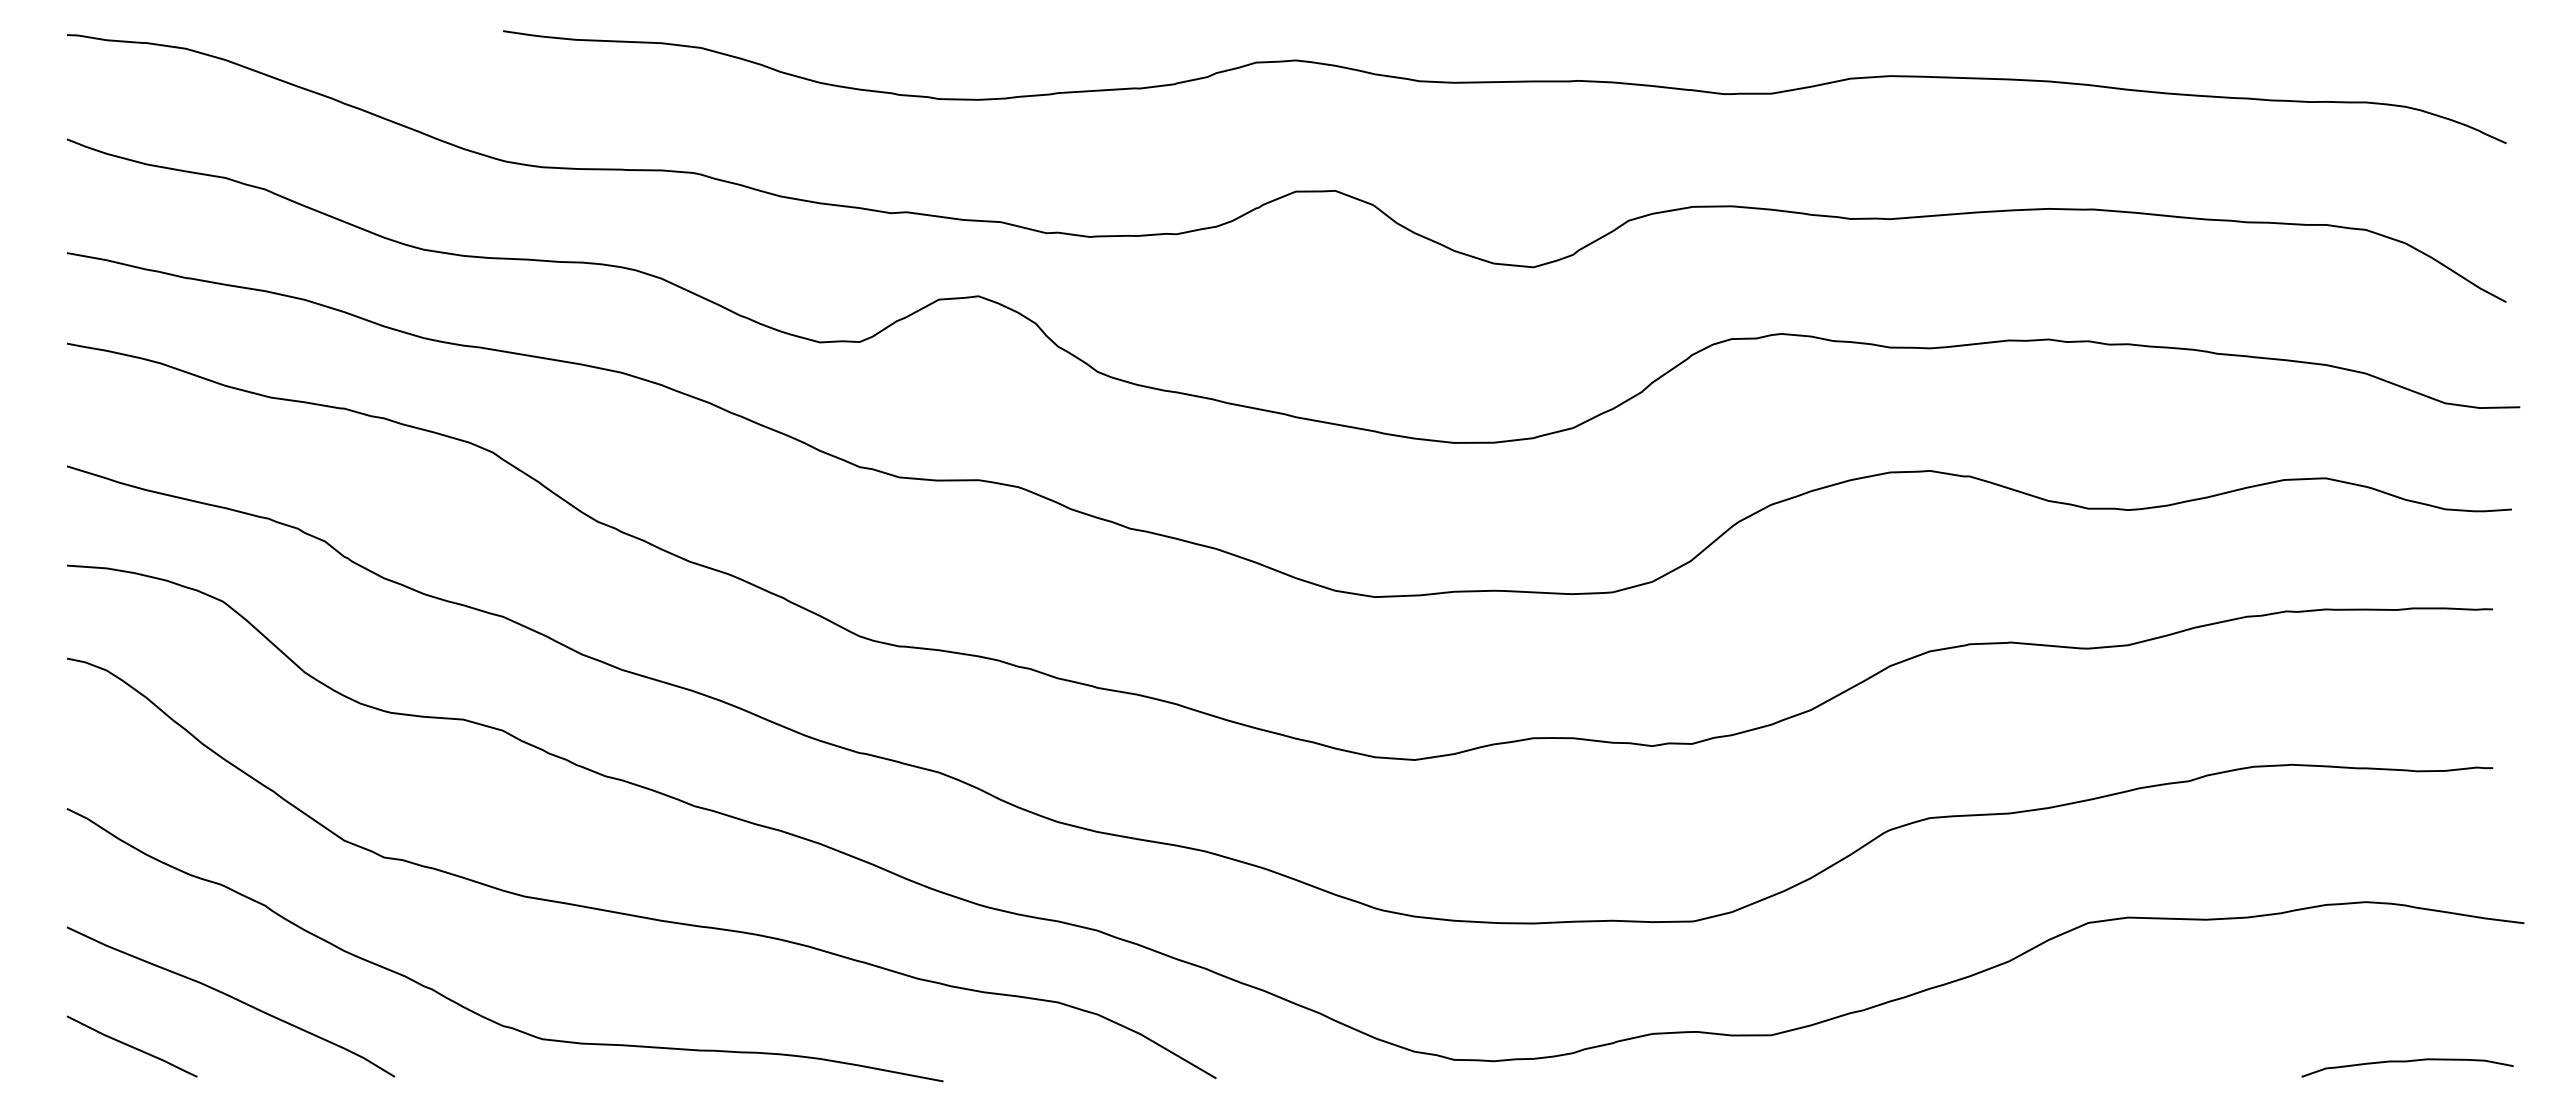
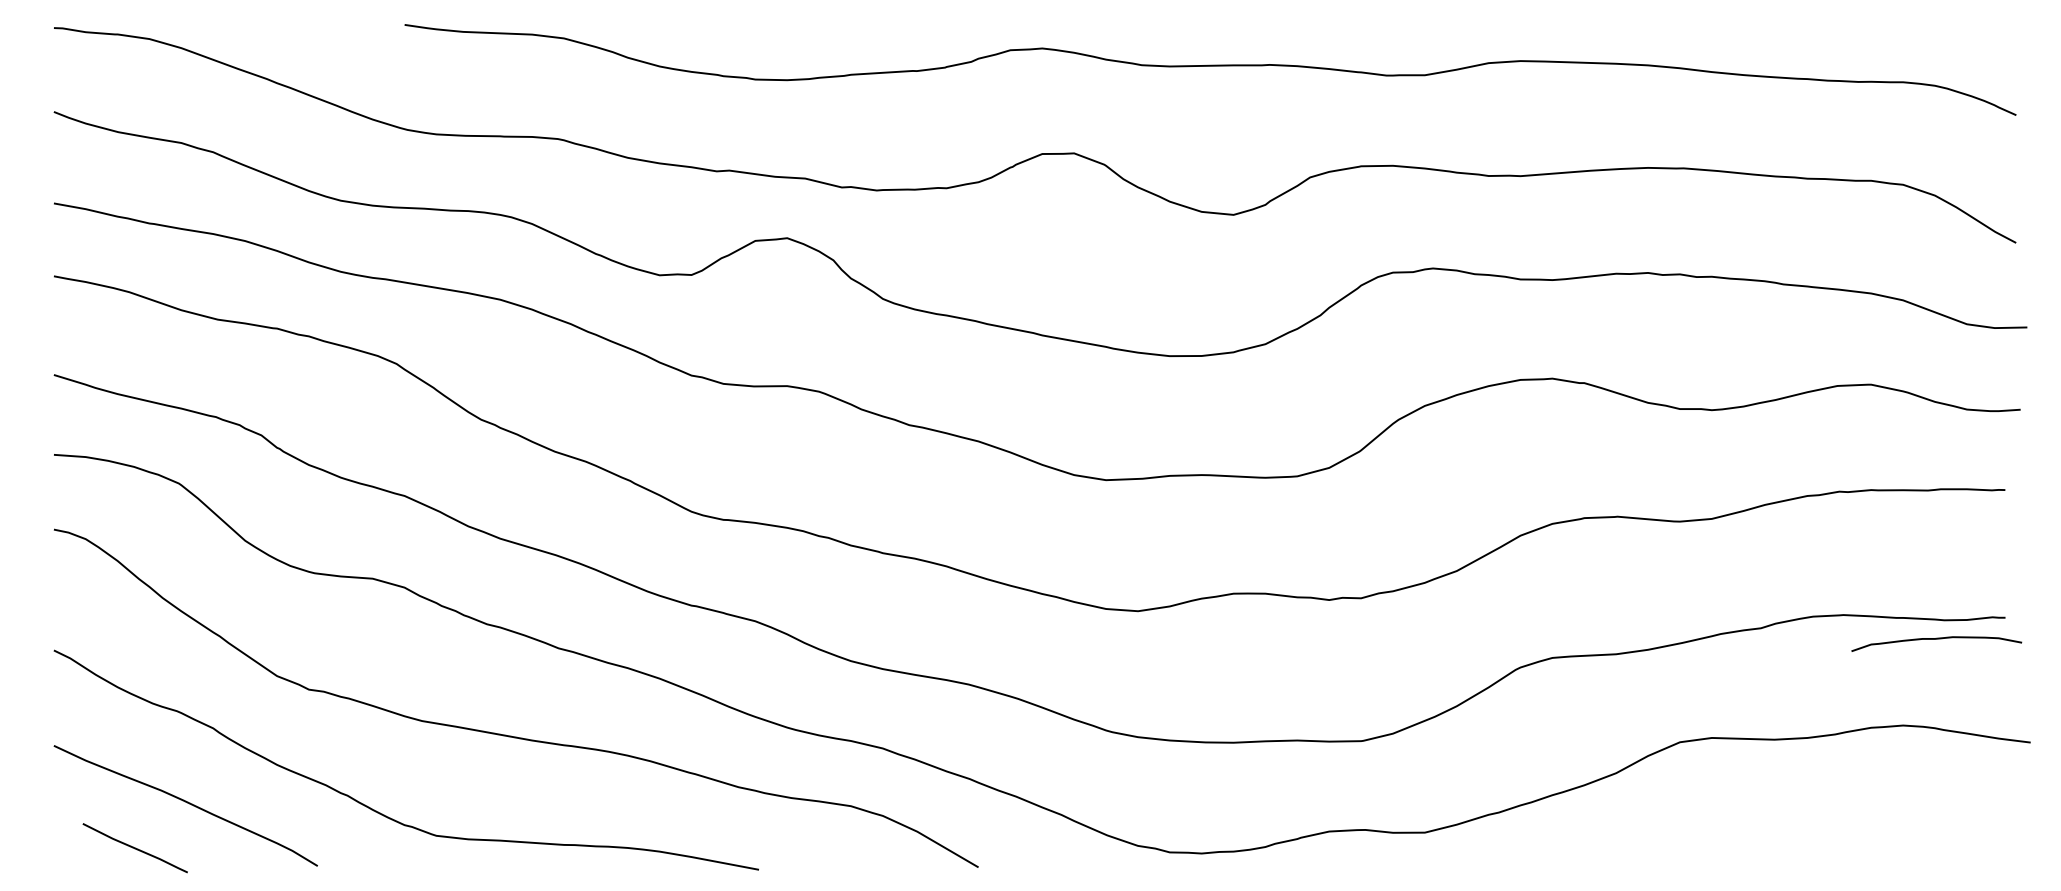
line: (131, 1046) -> (134, 848), moved
curve: (2407, 1062) -> (1936, 639), moved

